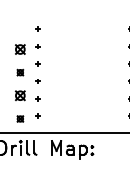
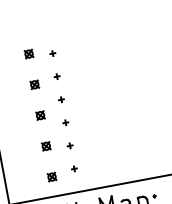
part: (20, 26) -> (29, 54), added
part: (20, 49) -> (34, 84), size x0.62
part: (20, 95) -> (46, 145), size x0.62

